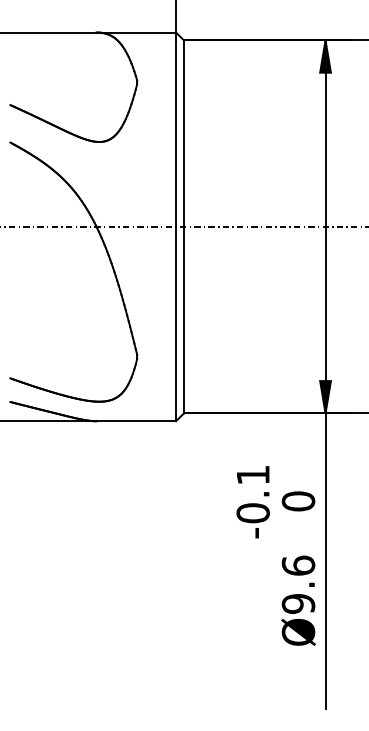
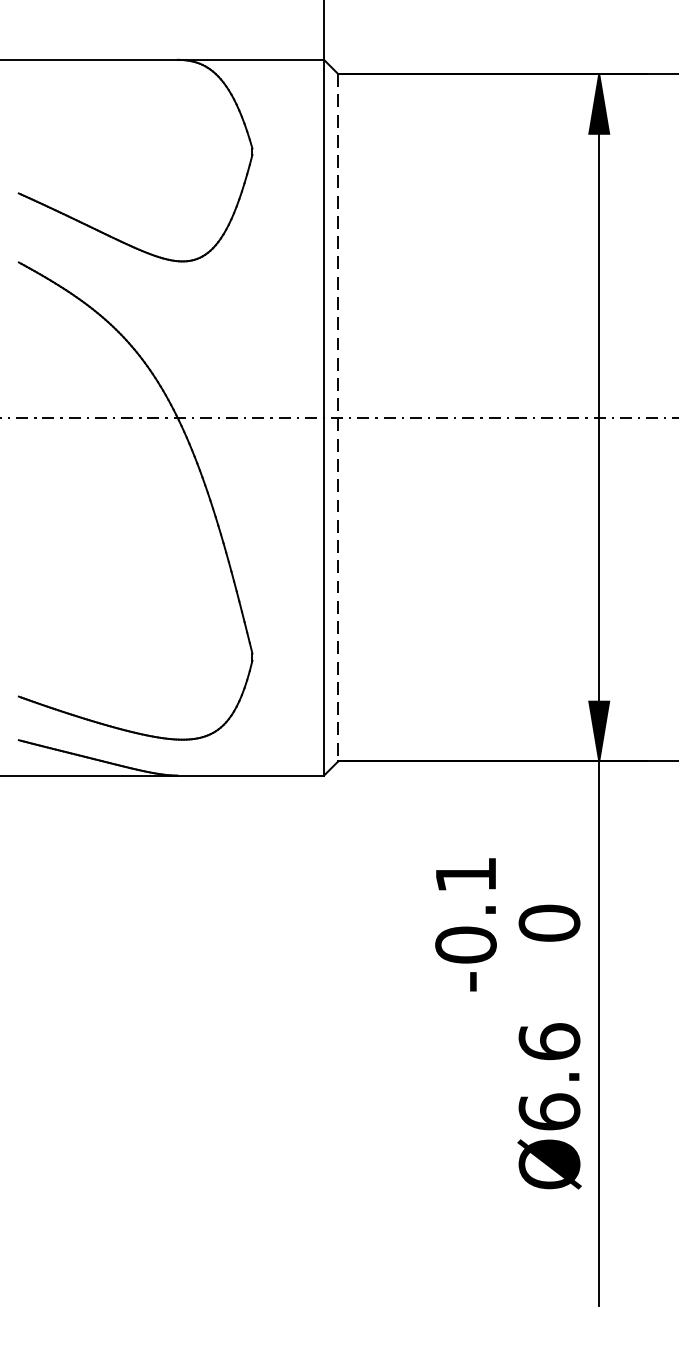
line: (183, 226) -> (337, 417), solid -> dashed
text: (298, 603) -> (549, 1111), Ø9.6 -> Ø6.6

